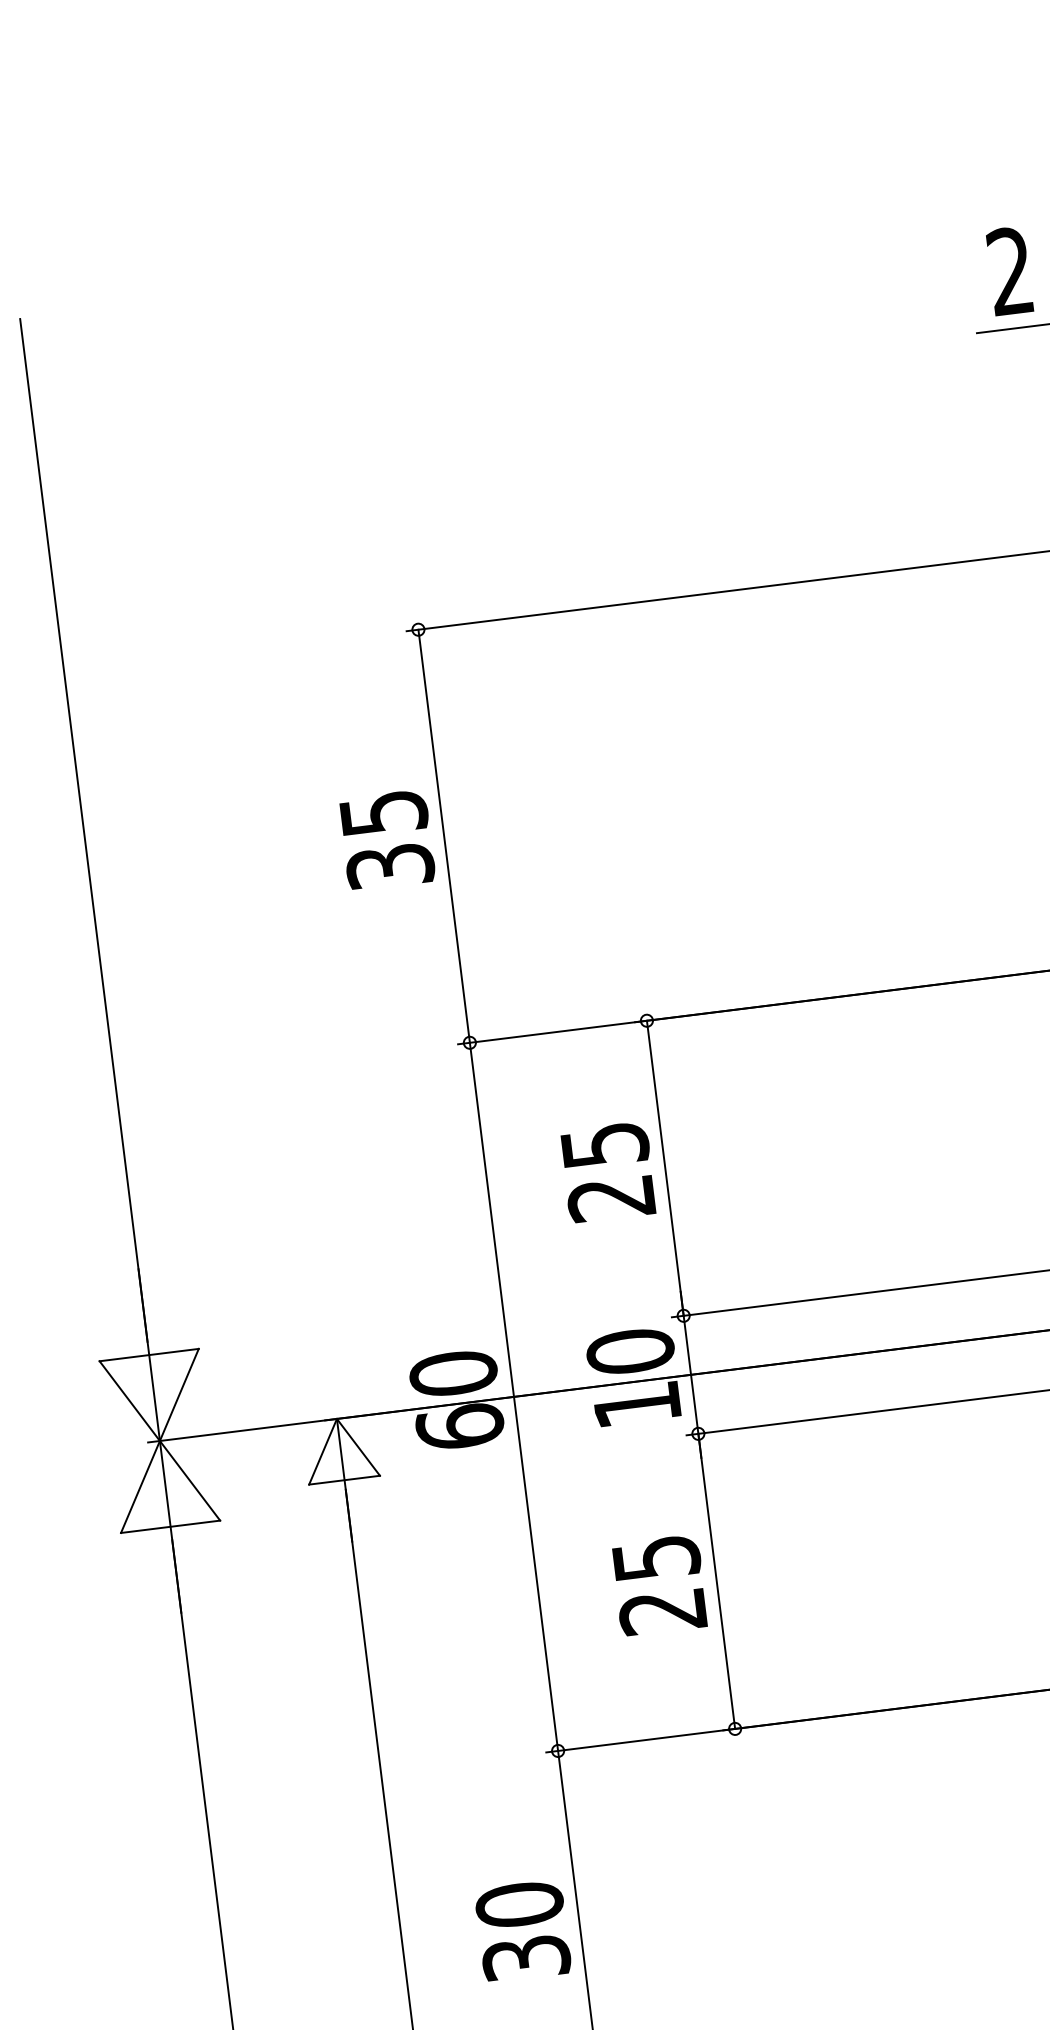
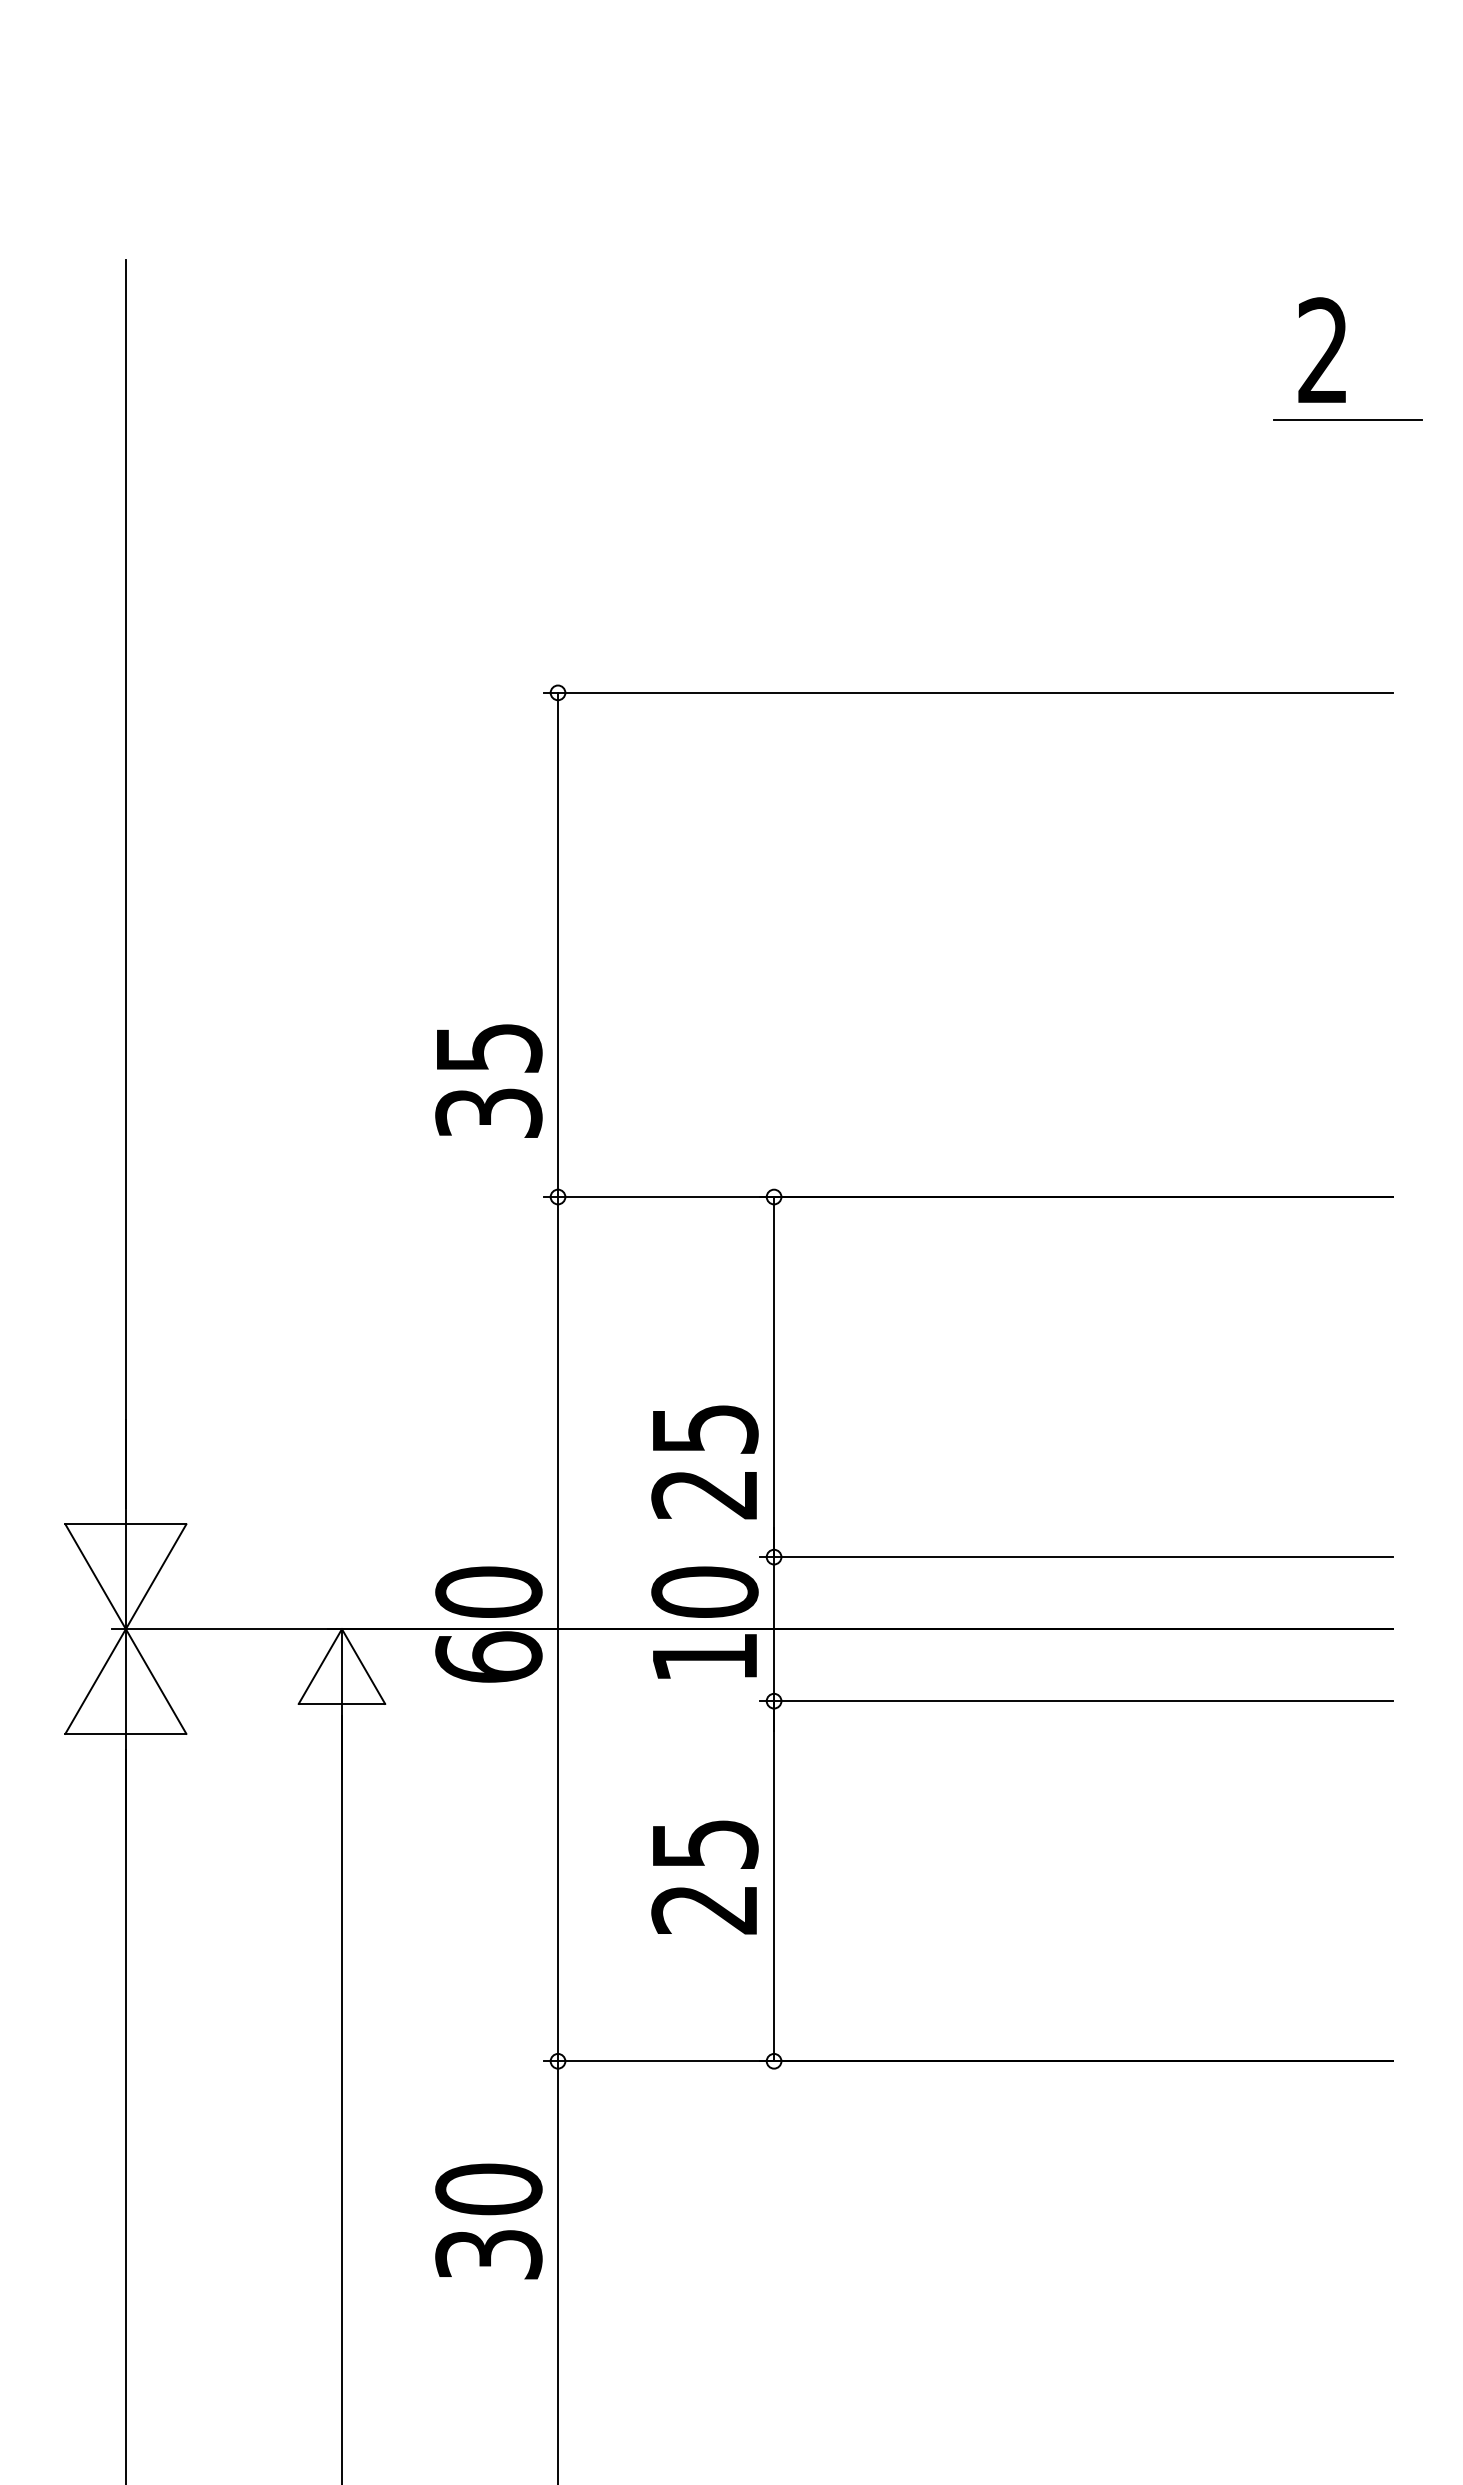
text: (386, 839) -> (488, 1080), moved
text: (607, 1172) -> (704, 1462), moved
text: (522, 1931) -> (488, 2221), moved

